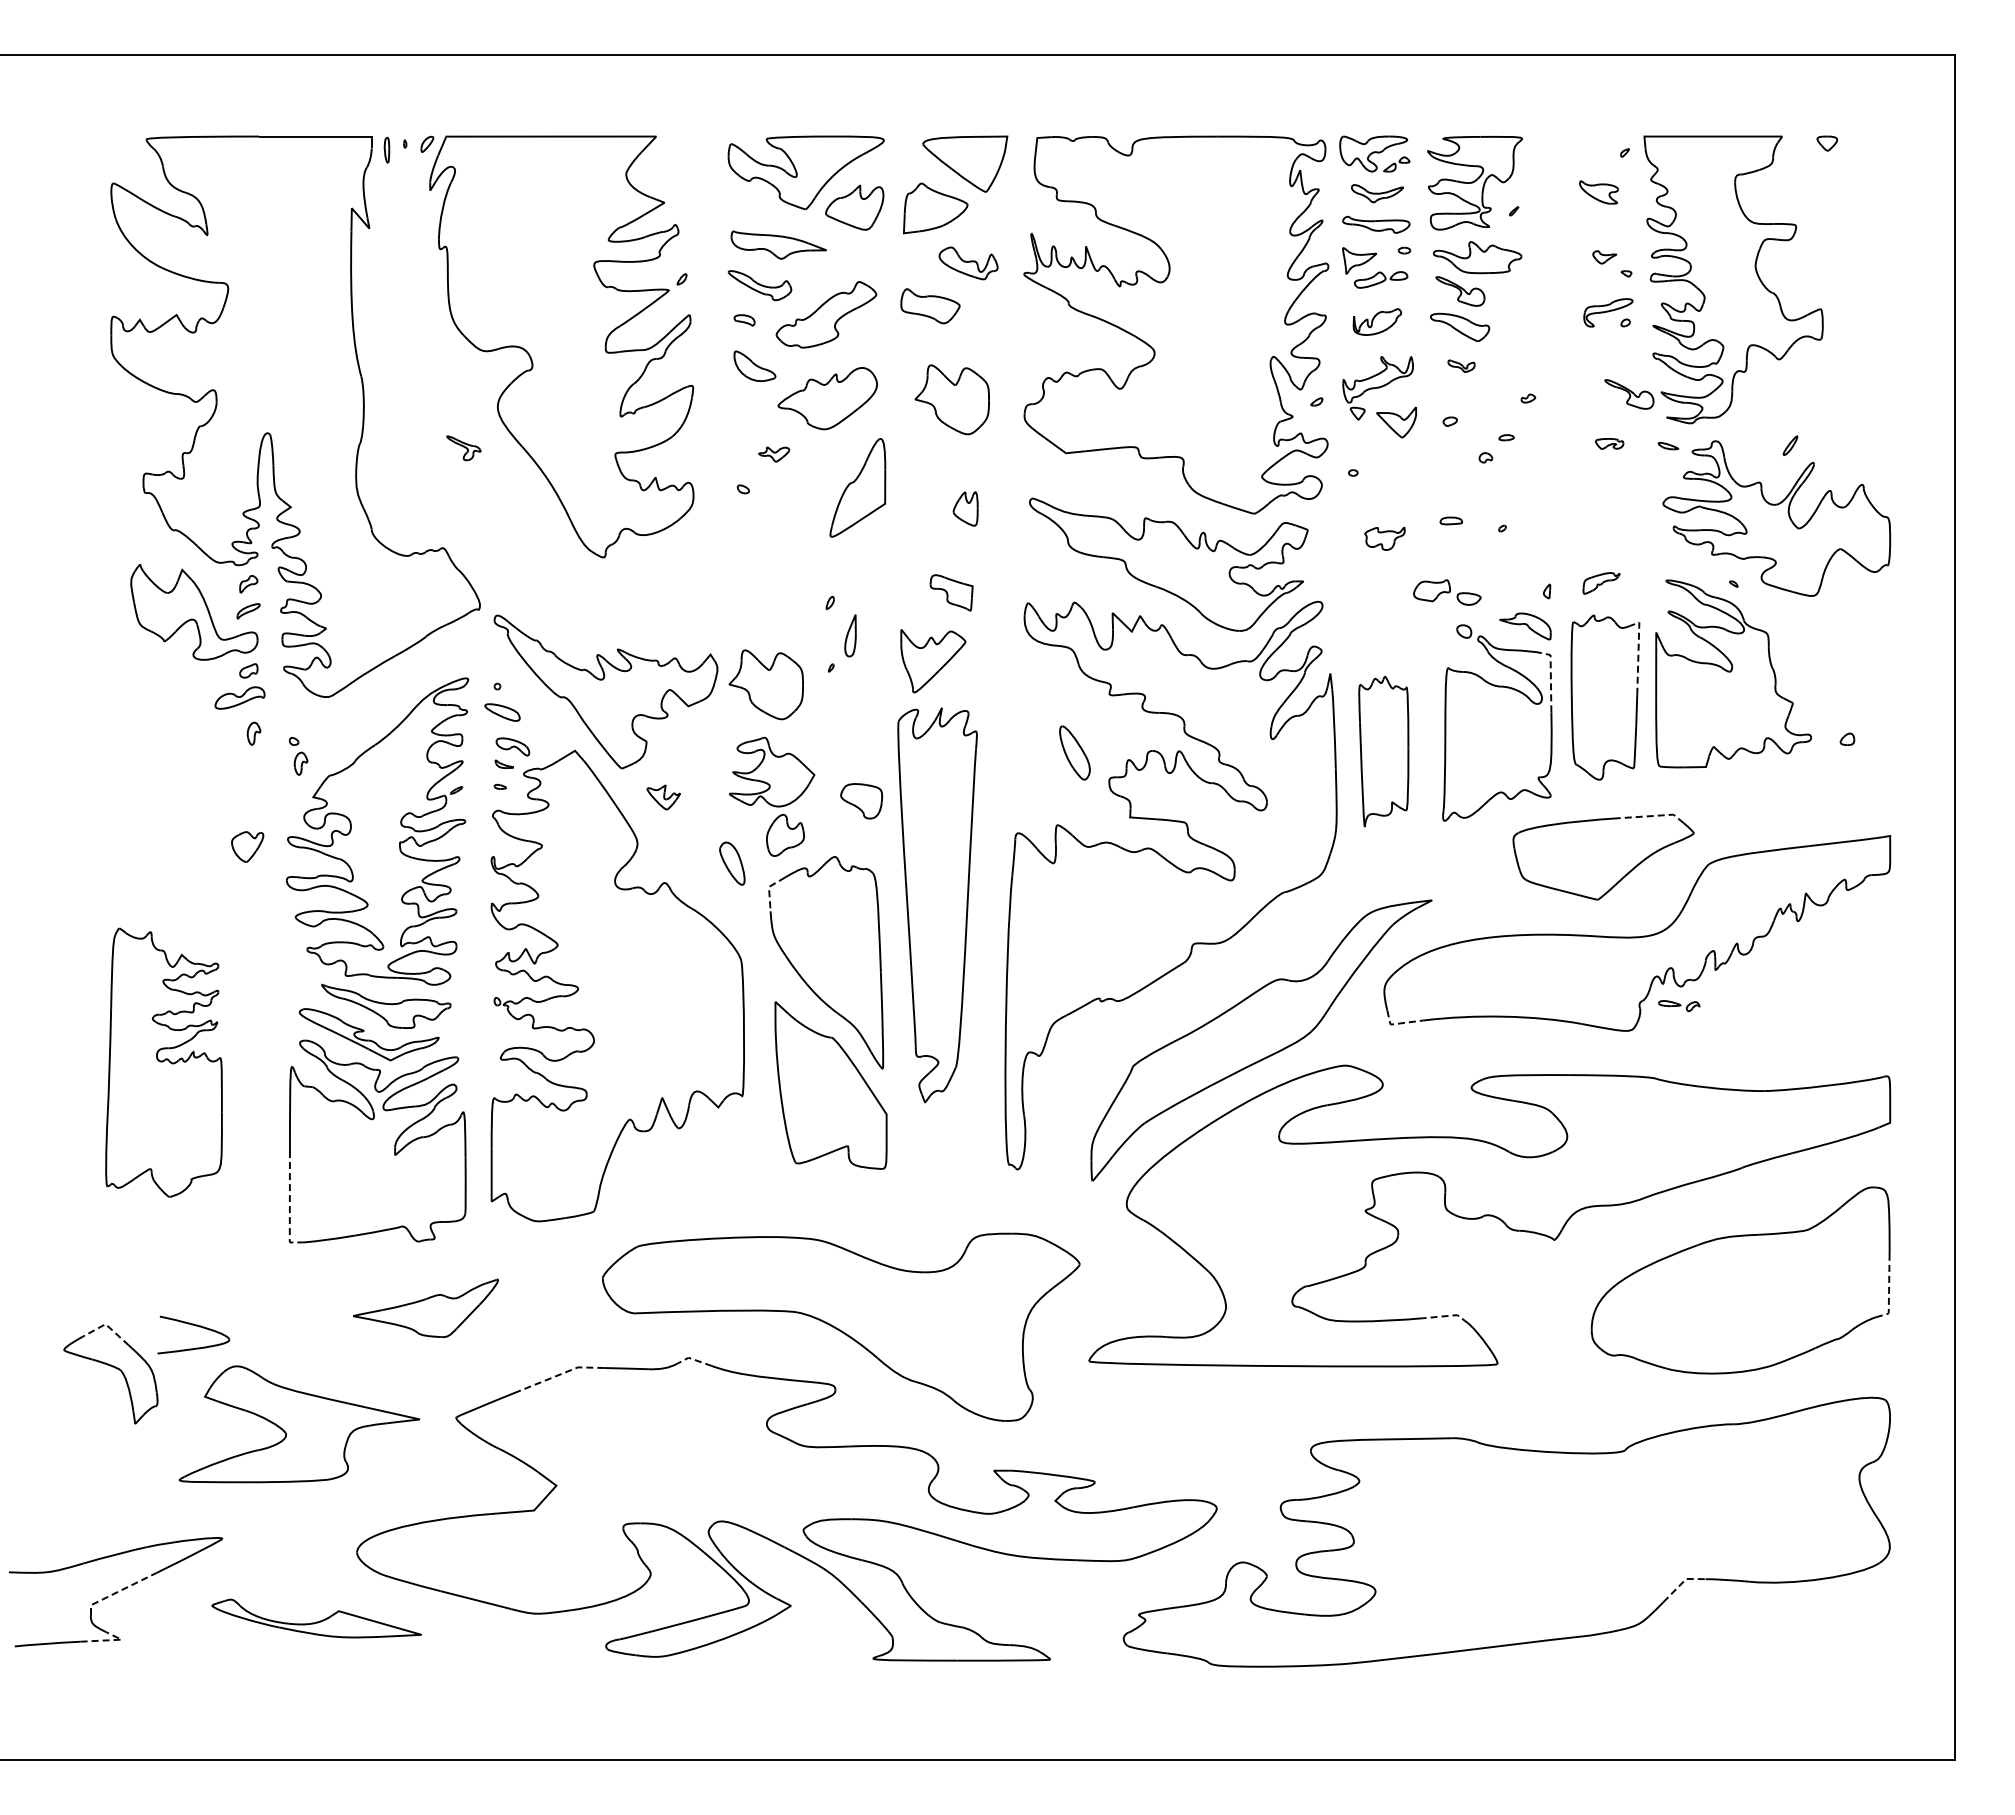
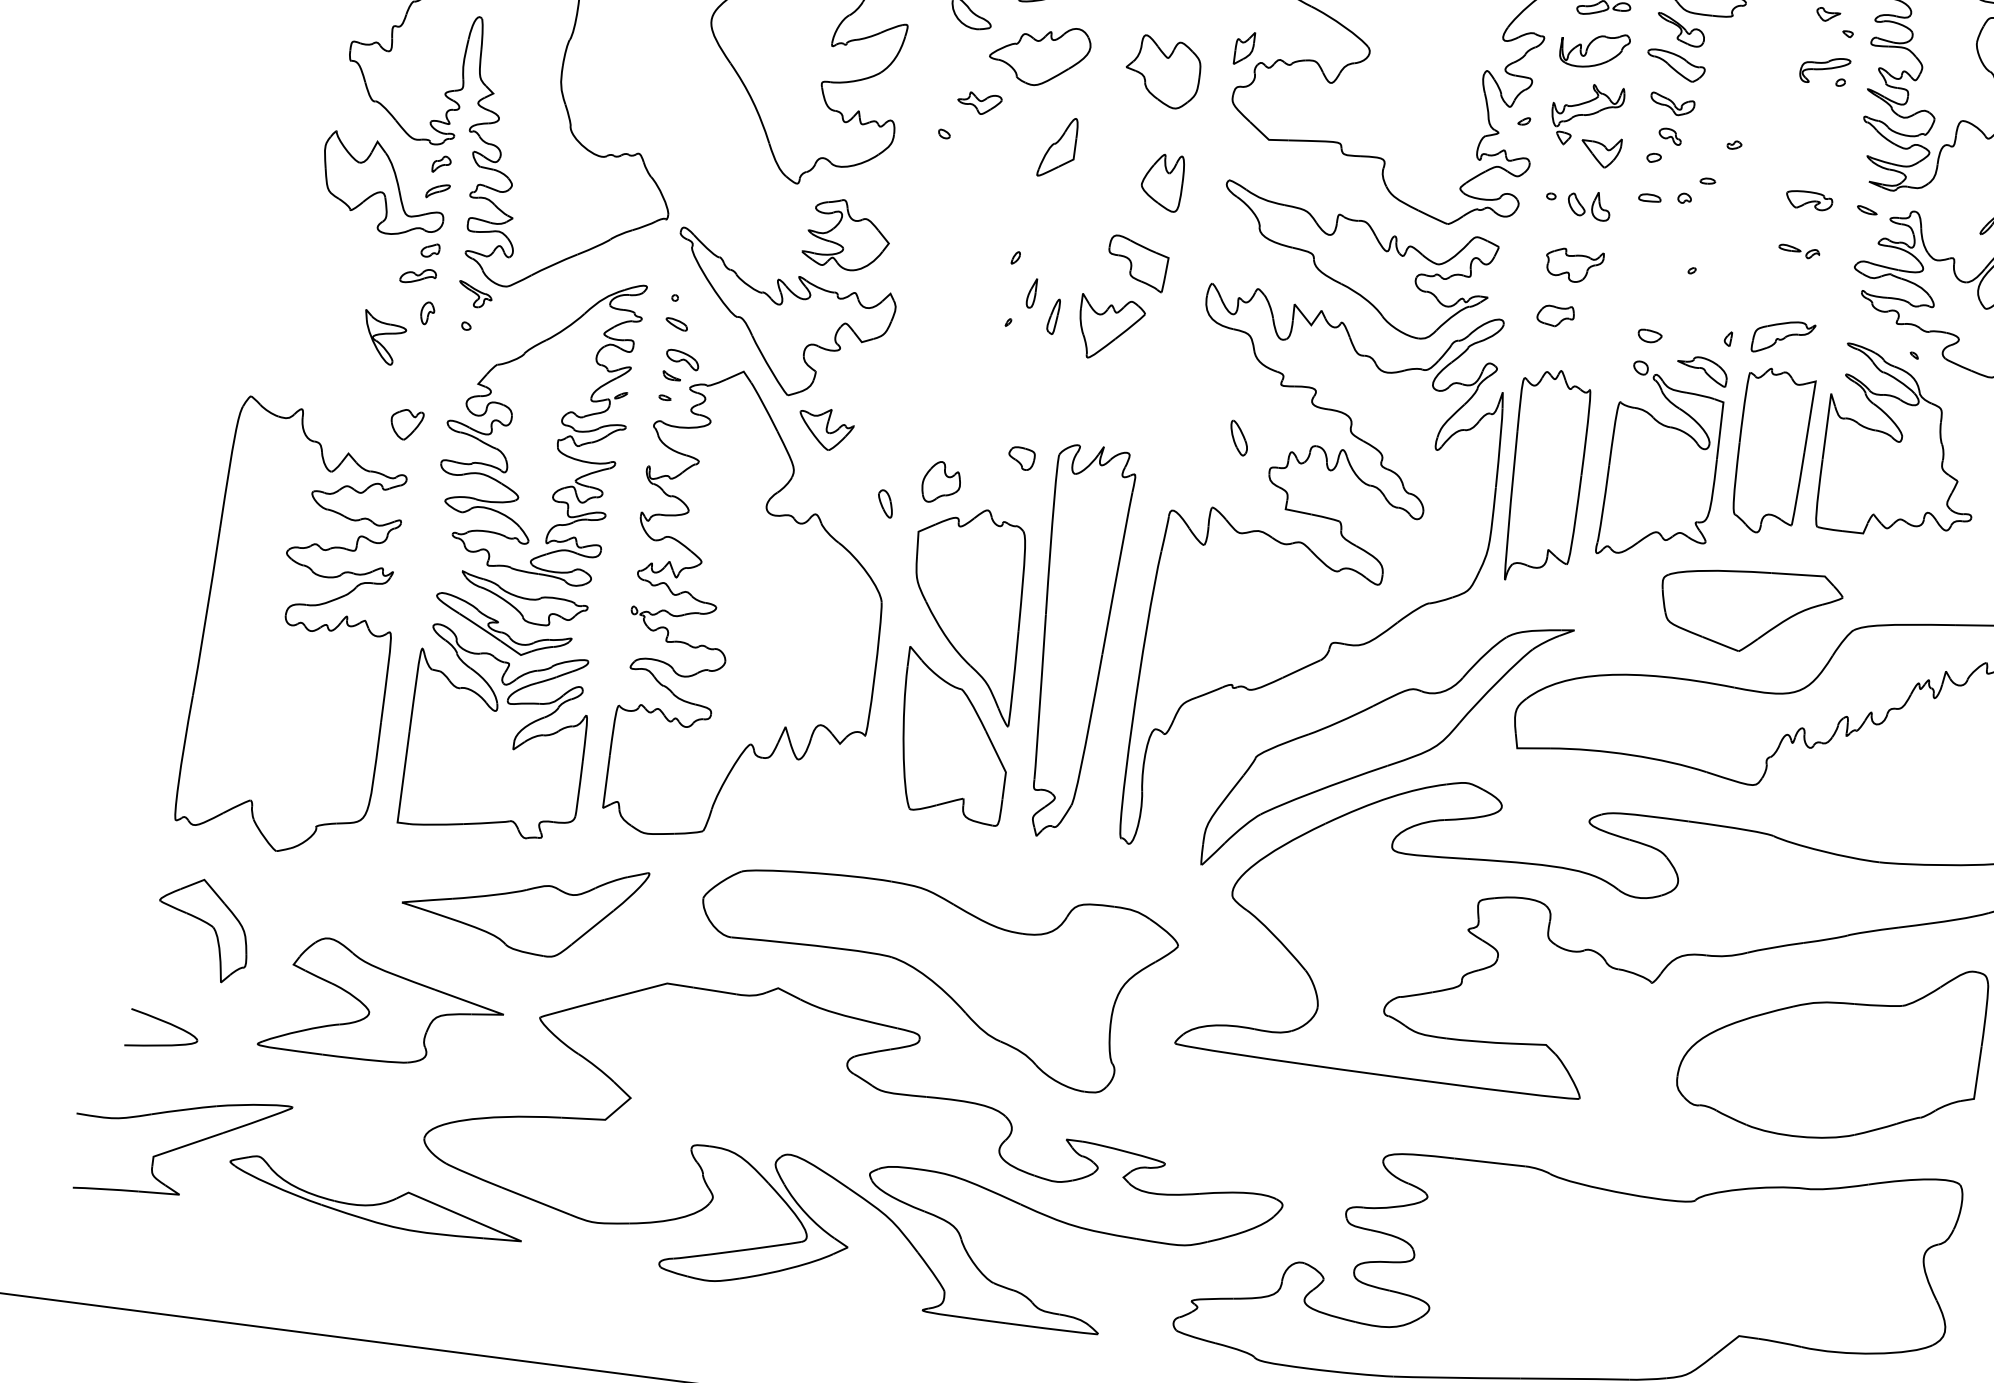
part: (1377, 321) -> (1594, 49), size x1.43
part: (1029, 365) -> (1244, 48), added
part: (1461, 365) -> (1672, 103), size x1.67
part: (1629, 394) -> (1835, 154), removed
part: (1463, 398) -> (1670, 136), added
part: (1609, 443) -> (1809, 200), size x1.67
part: (463, 448) -> (474, 295), moved
part: (773, 454) -> (978, 103), size x1.43
part: (1392, 476) -> (1589, 204), added
part: (857, 487) -> (1057, 146), size x0.62
part: (965, 508) -> (1162, 181), size x1.67
part: (1450, 520) -> (1649, 197), moved
part: (1384, 538) -> (1573, 265), size x1.43
part: (1601, 583) -> (1783, 337), size x1.67
part: (1431, 590) -> (1555, 315), moved
part: (951, 592) -> (1137, 263), size x1.43
part: (850, 635) -> (1031, 292), size x0.71
line: (1638, 652) -> (1811, 411), dashed -> solid
part: (874, 655) -> (1053, 315), added
line: (1550, 677) -> (1720, 424), dashed -> solid
part: (765, 684) -> (941, 330), removed
part: (239, 697) -> (417, 275), size x0.71
part: (502, 712) -> (676, 324), size x0.62
part: (1383, 751) -> (1545, 476), size x1.43
part: (1074, 752) -> (1238, 437), size x0.62
part: (213, 763) -> (383, 337), added
part: (300, 763) -> (469, 348), removed
part: (772, 771) -> (847, 234), moved
part: (663, 797) -> (825, 429), size x1.67
part: (861, 800) -> (1021, 457), size x0.62
line: (1653, 815) -> (1804, 574), dashed -> solid
part: (732, 863) -> (885, 503), size x0.62
line: (769, 889) -> (918, 534), dashed -> solid
part: (937, 905) -> (1074, 642), moved
part: (1679, 1006) -> (1799, 252), moved
line: (1399, 1023) -> (1526, 748), dashed -> solid
part: (163, 1062) -> (295, 627), size x1.67
line: (289, 1203) -> (402, 783), dashed -> solid
line: (1889, 1293) -> (1977, 1079), dashed -> solid
part: (425, 1308) -> (523, 905), size x1.67
line: (1446, 1316) -> (1535, 1044), dashed -> solid
line: (107, 1325) -> (206, 881), dashed -> solid
part: (195, 1326) -> (165, 1023), moved
line: (693, 1359) -> (782, 990), dashed -> solid
line: (560, 1374) -> (649, 988), dashed -> solid
line: (1682, 1583) -> (1734, 1340), dashed -> solid
line: (119, 1591) -> (183, 1146), dashed -> solid
part: (316, 1618) -> (375, 1198), size x1.43
line: (110, 1640) -> (168, 1194), dashed -> solid

